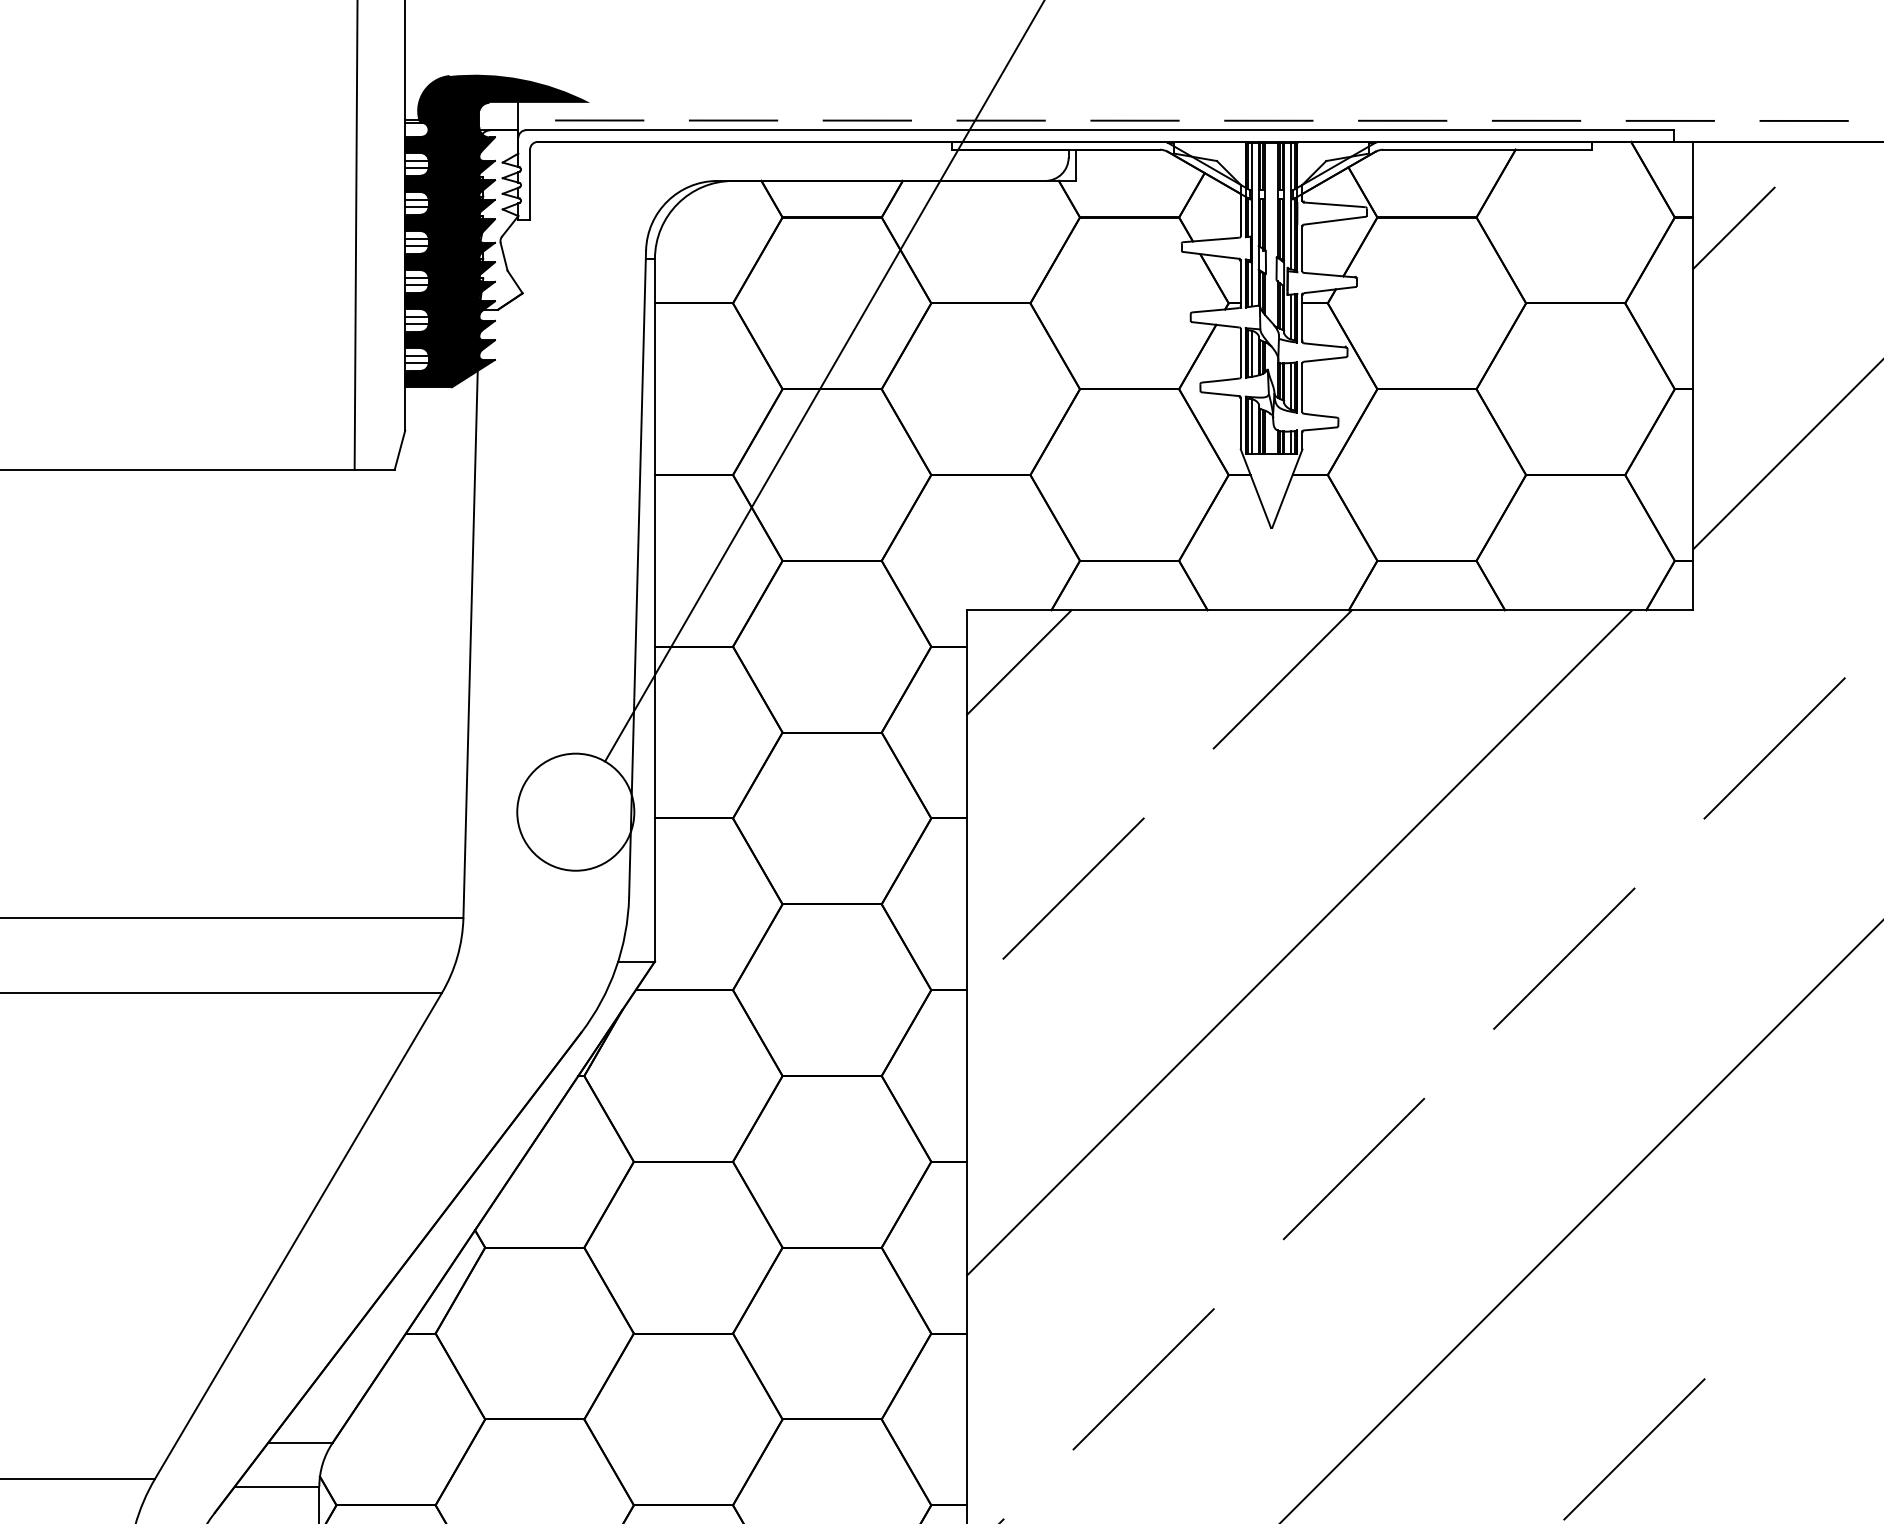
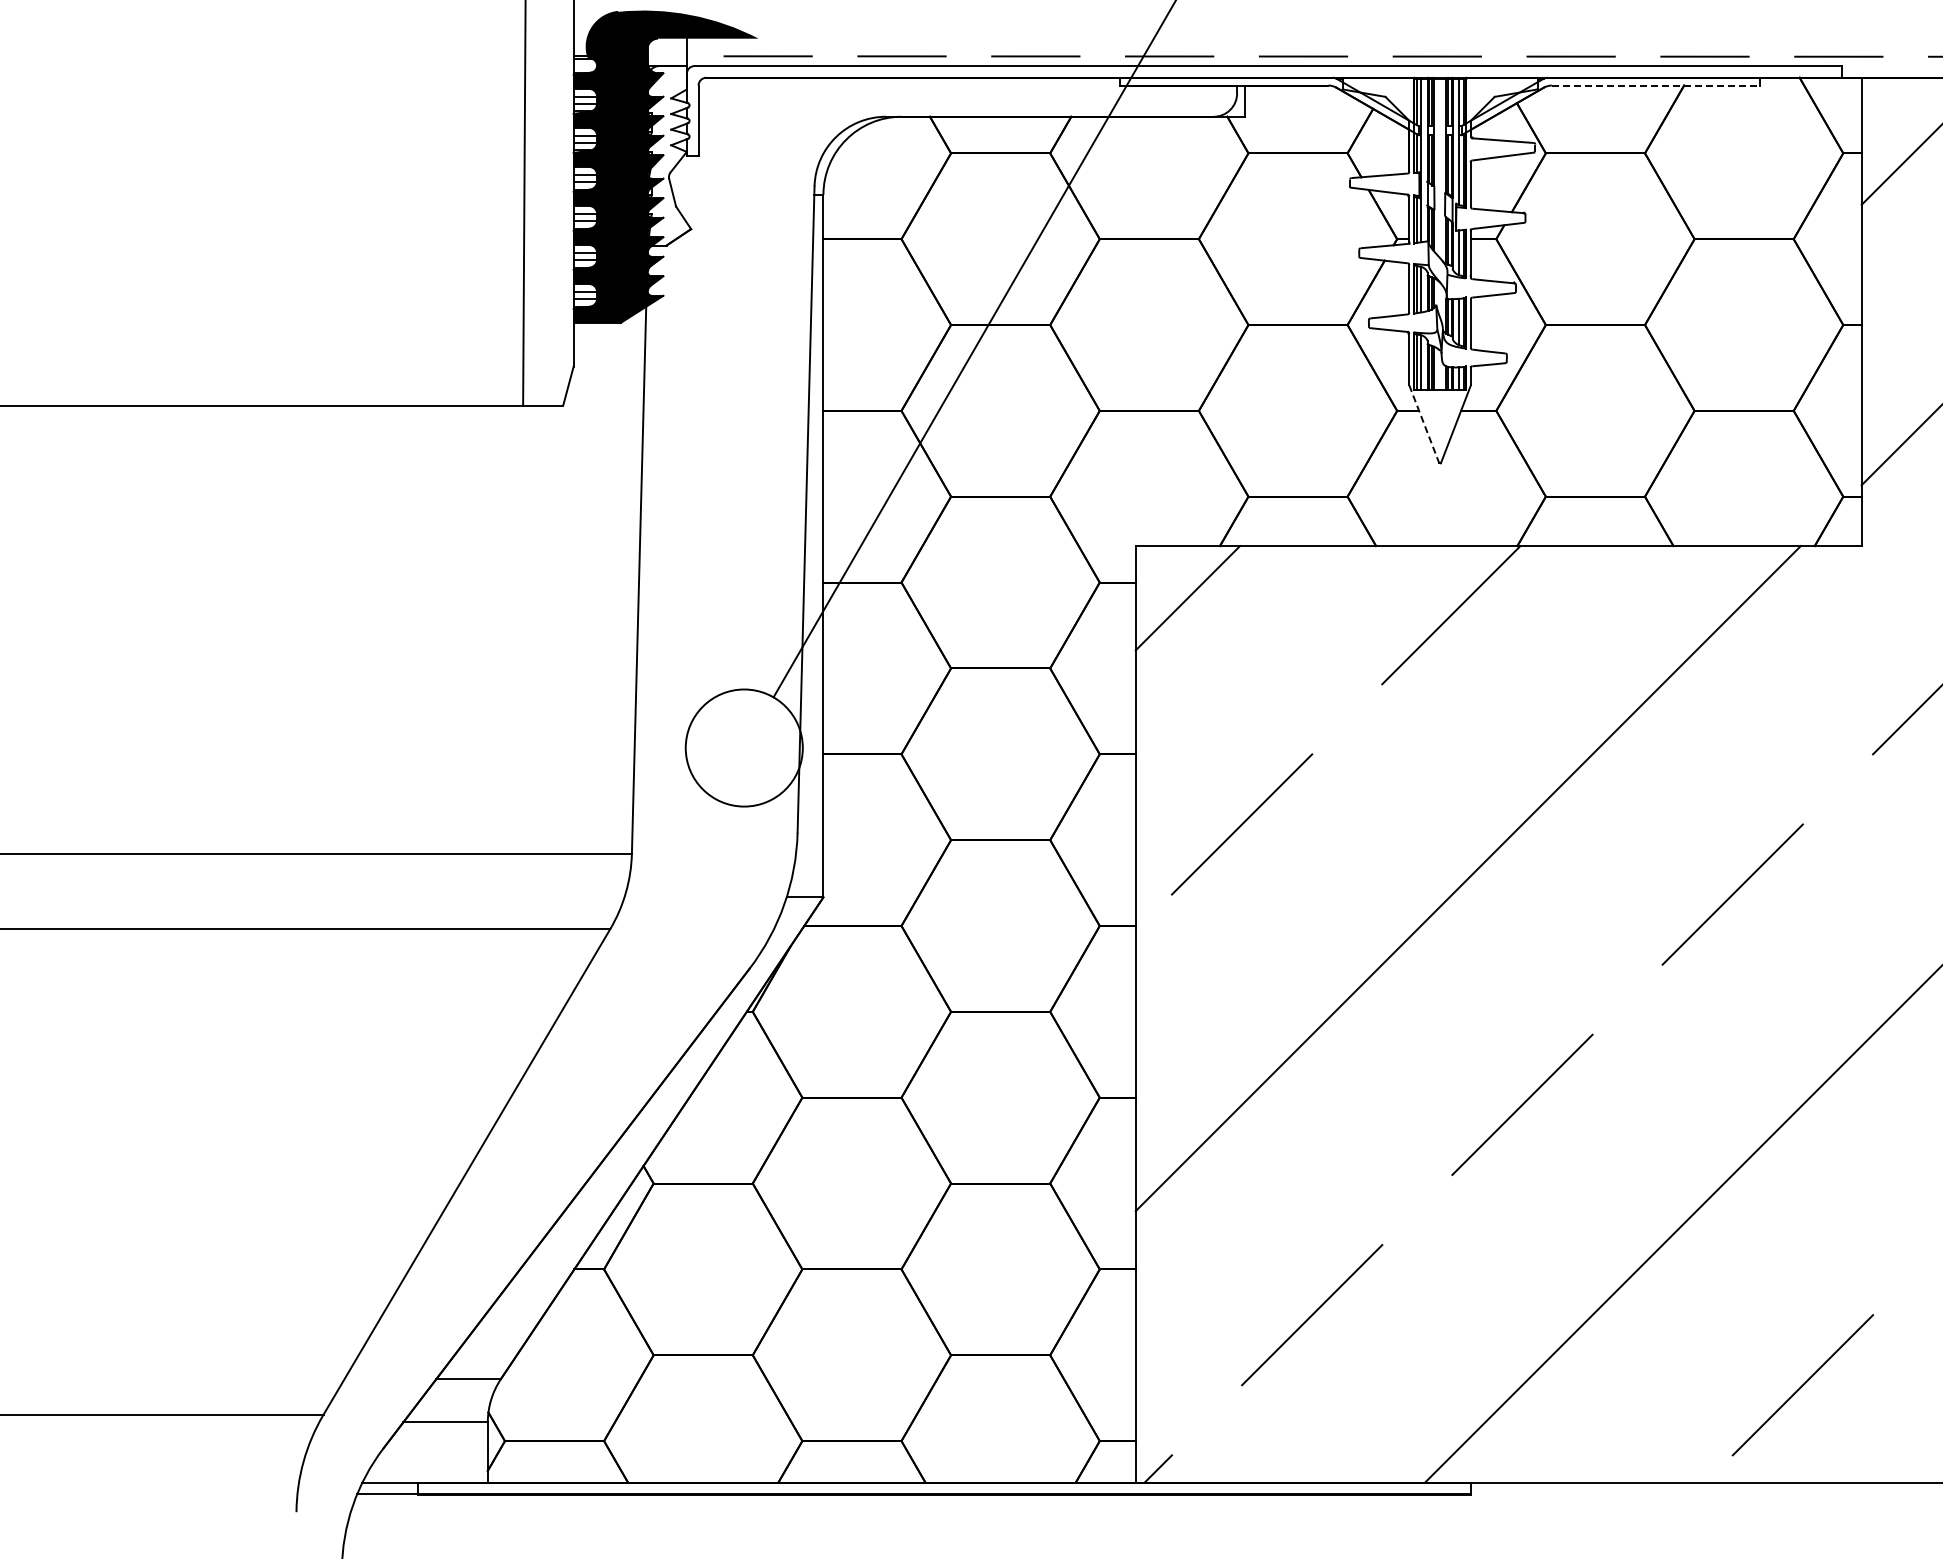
line: (1488, 149) -> (1656, 85), solid -> dashed
line: (1256, 488) -> (1424, 424), solid -> dashed

